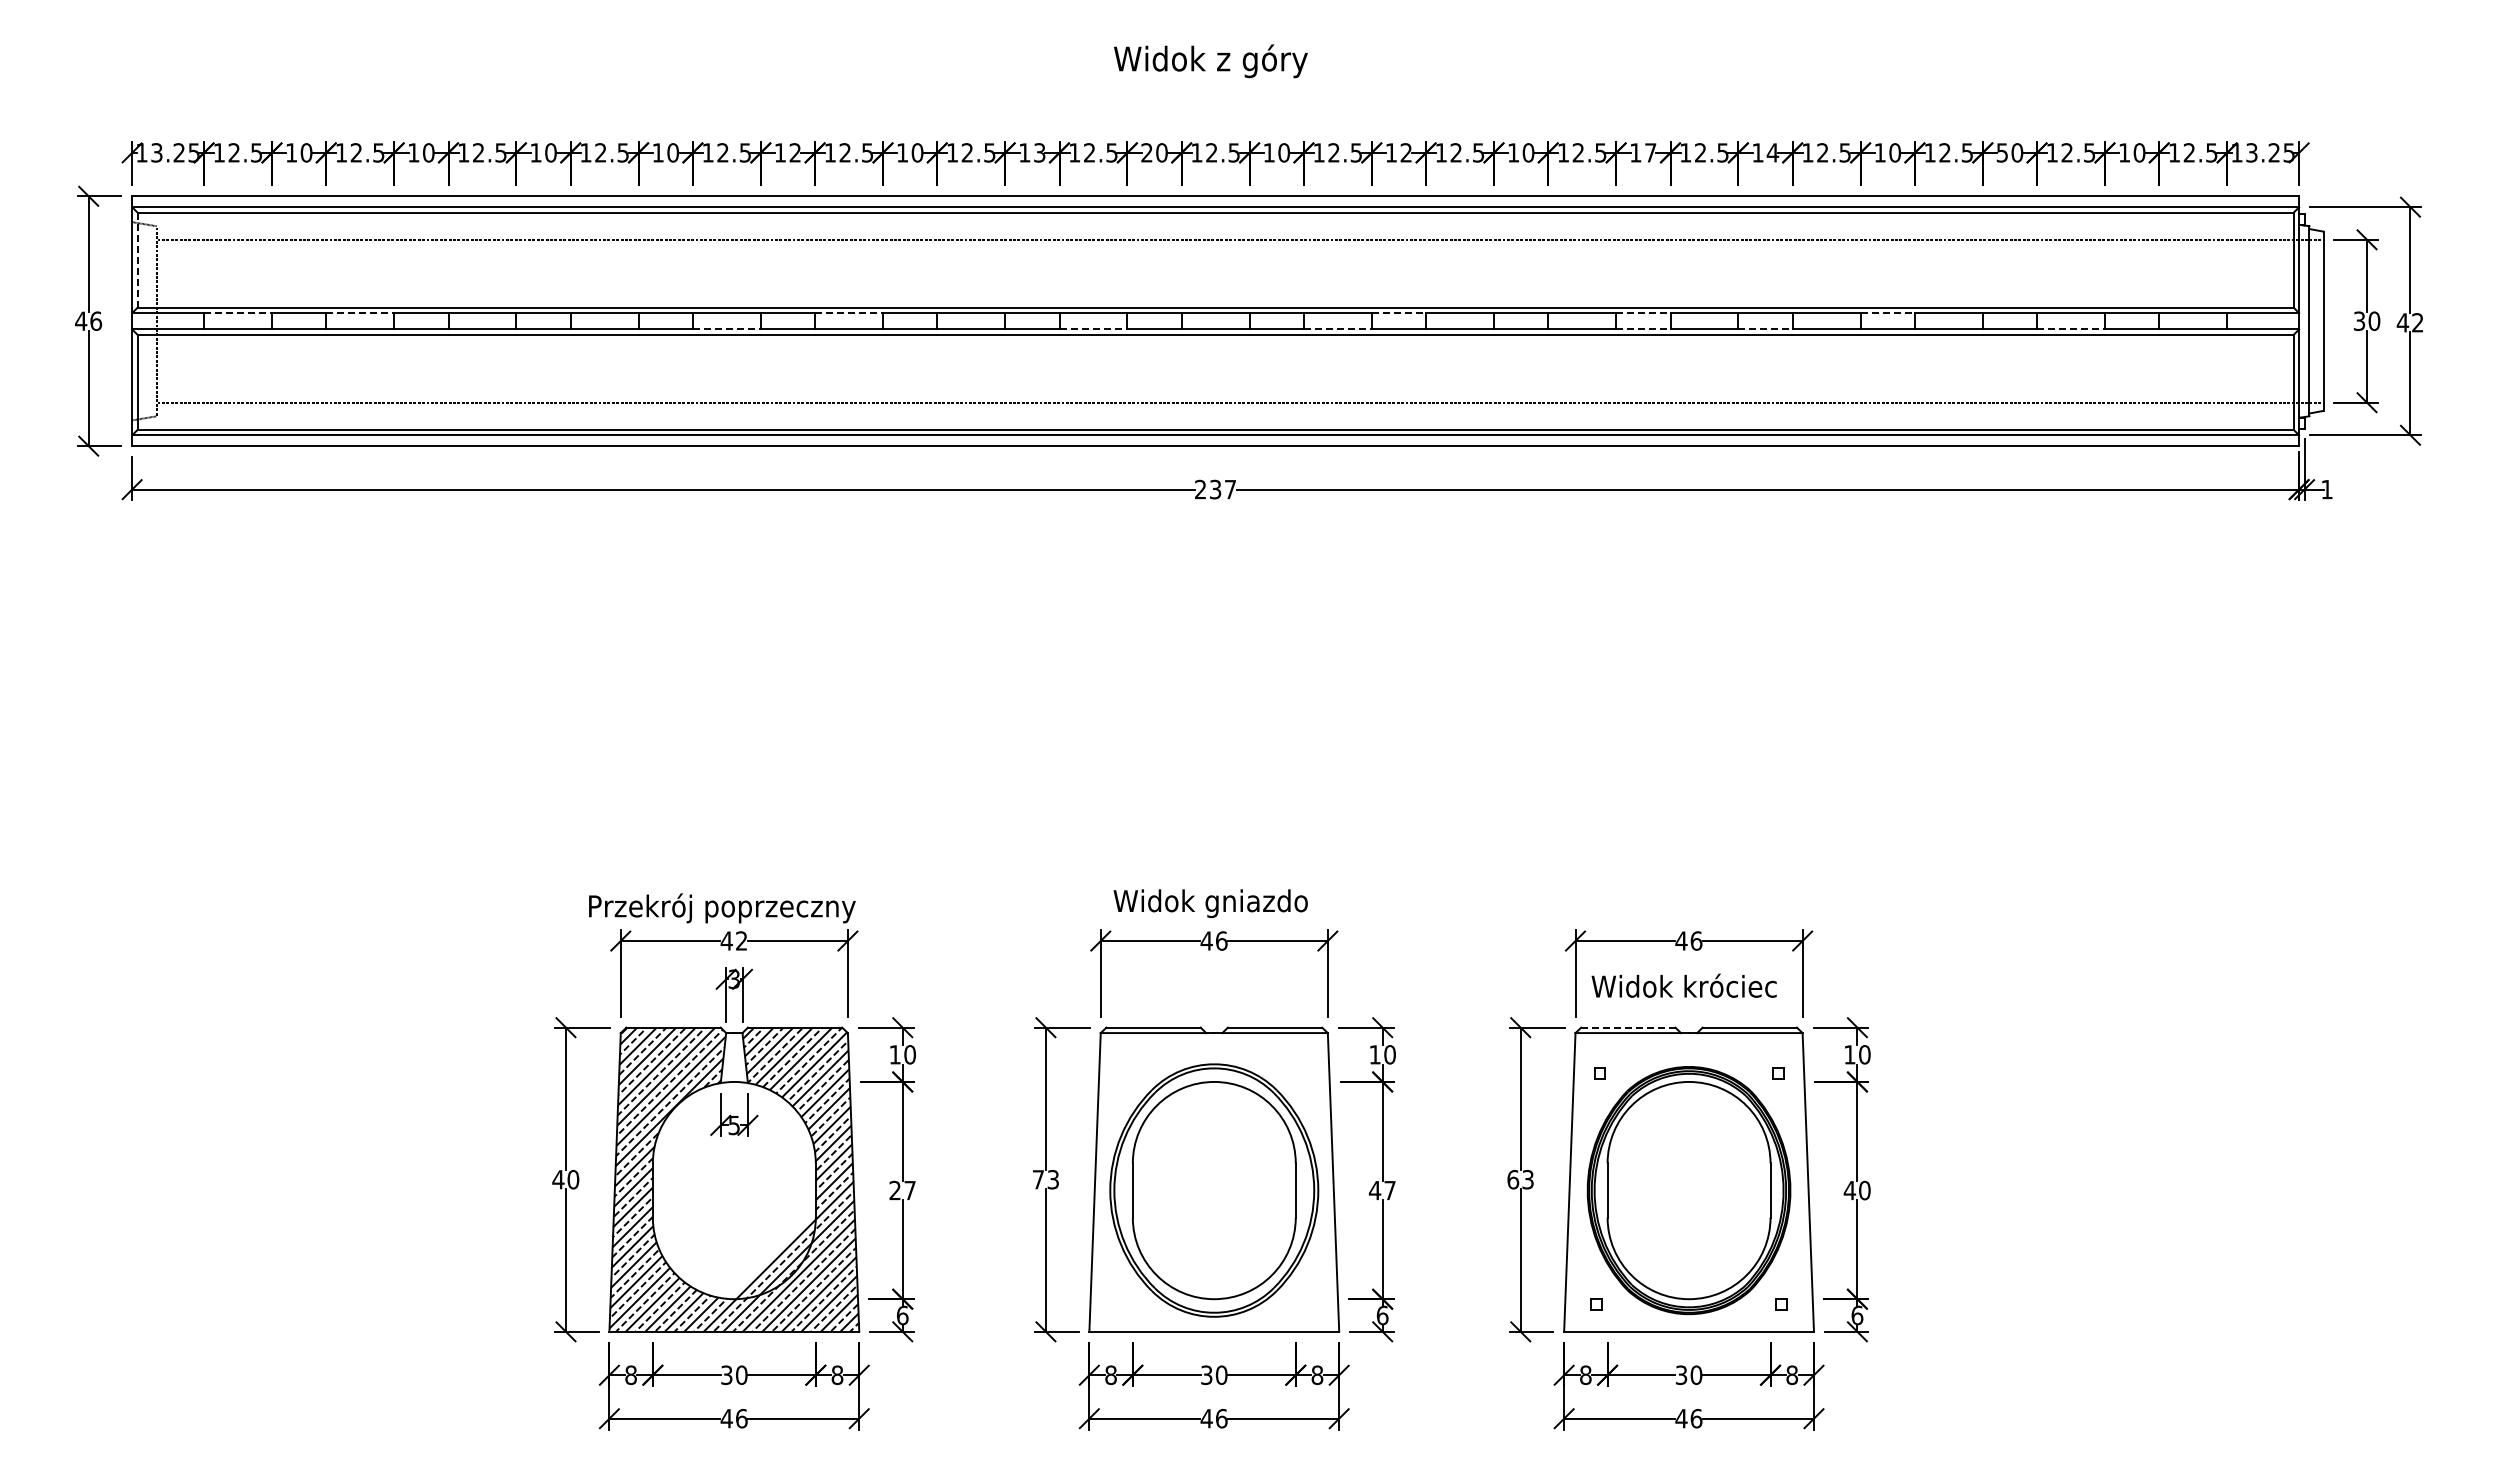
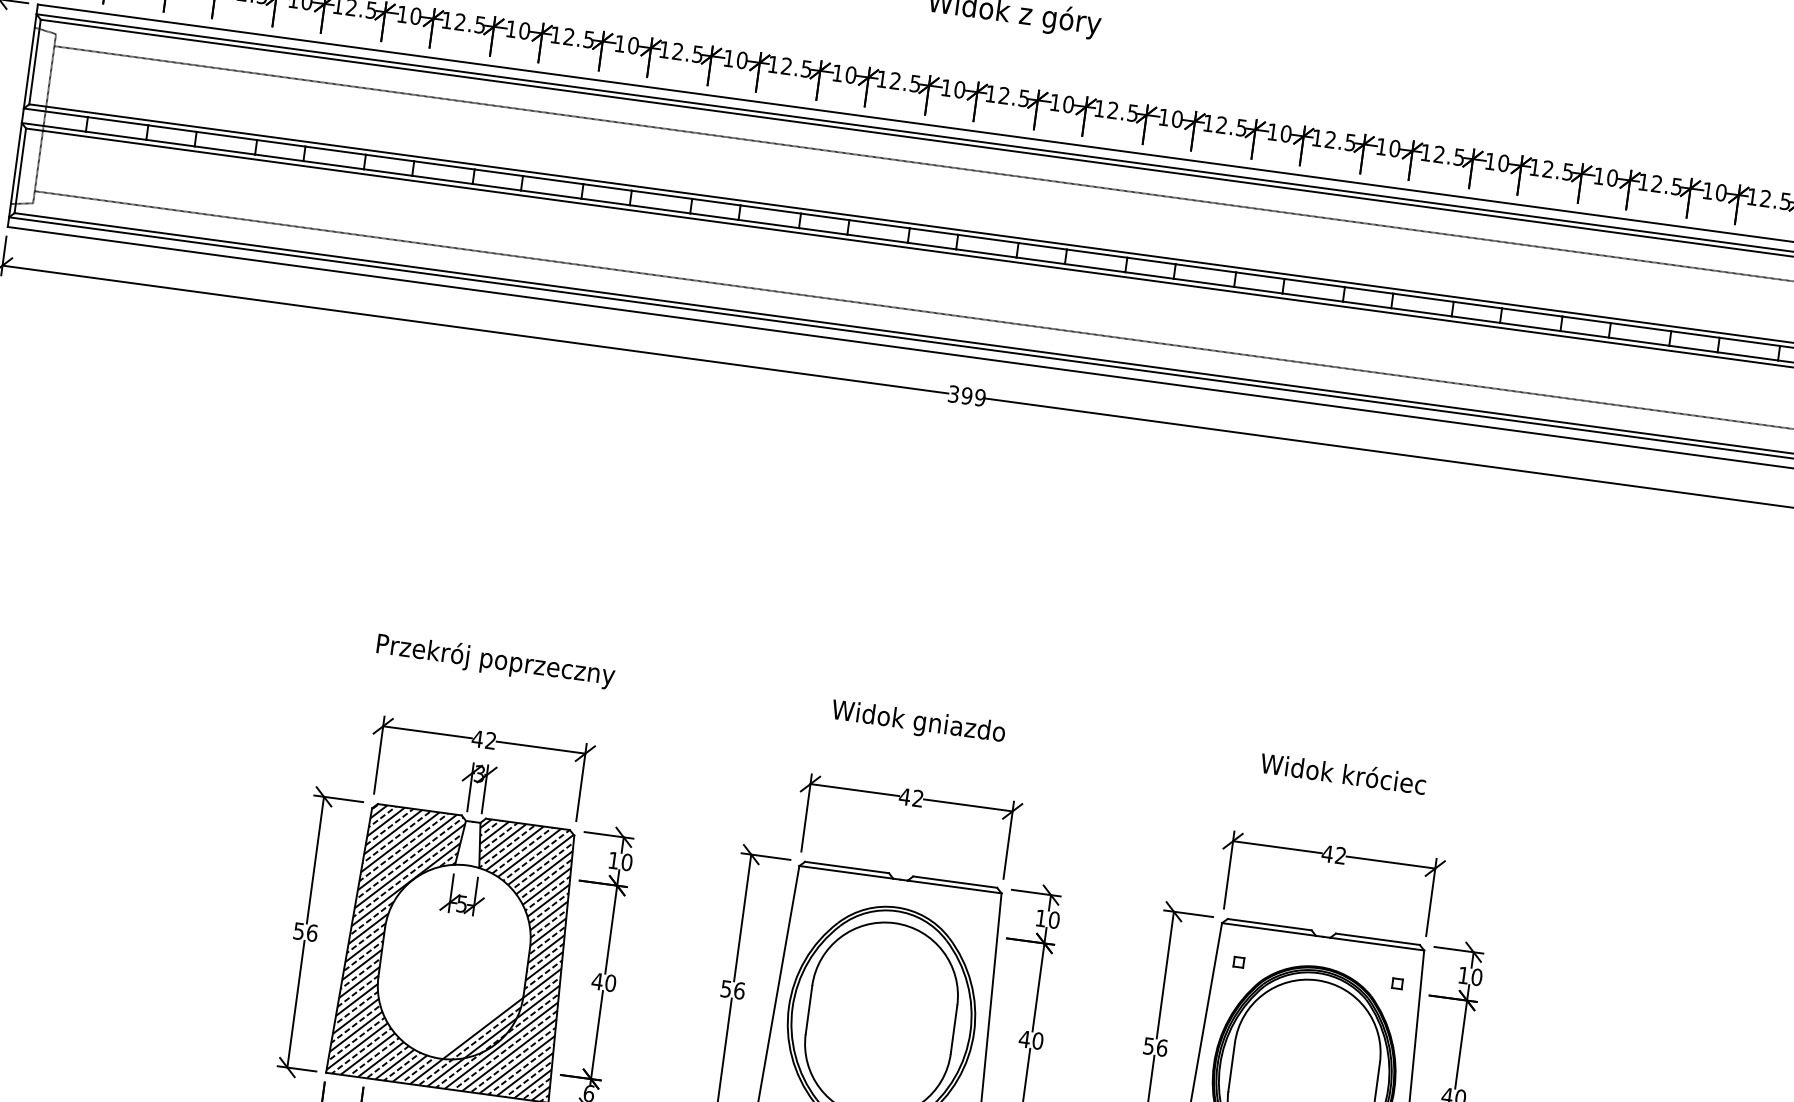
text: (795, 152) -> (633, 45), 12 -> 10
text: (1039, 152) -> (850, 74), 13 -> 10
text: (1146, 152) -> (946, 87), 20 -> 10
text: (1406, 152) -> (1177, 118), 12 -> 10
text: (1650, 152) -> (1394, 148), 17 -> 10
text: (1772, 152) -> (1503, 162), 14 -> 10
text: (2001, 152) -> (1707, 190), 50 -> 10
line: (137, 260) -> (34, 62), dashed -> solid
line: (238, 313) -> (118, 121), dashed -> solid
line: (360, 313) -> (227, 136), dashed -> solid
line: (849, 313) -> (662, 195), dashed -> solid
line: (1399, 313) -> (1151, 261), dashed -> solid
line: (1643, 313) -> (1369, 290), dashed -> solid
line: (1888, 313) -> (1587, 320), dashed -> solid
line: (726, 329) -> (550, 194), dashed -> solid
line: (1093, 329) -> (877, 238), dashed -> solid
line: (1337, 329) -> (1094, 268), dashed -> solid
line: (1643, 329) -> (1367, 305), dashed -> solid
line: (1766, 329) -> (1476, 319), dashed -> solid
line: (2071, 329) -> (1748, 356), dashed -> solid
text: (1215, 489) -> (966, 395), 237 -> 399
text: (1210, 903) -> (918, 722), moved
text: (722, 908) -> (495, 661), moved
text: (1221, 940) -> (918, 798), 46 -> 42
text: (1696, 940) -> (1340, 855), 46 -> 42
text: (1683, 985) -> (1342, 773), moved
line: (1628, 1027) -> (1269, 924), dashed -> solid
text: (565, 1179) -> (305, 931), 40 -> 56
text: (1045, 1179) -> (732, 989), 73 -> 56
text: (1520, 1179) -> (1155, 1046), 63 -> 56
text: (902, 1190) -> (603, 982), 27 -> 40
text: (1389, 1190) -> (1037, 1040), 47 -> 40

